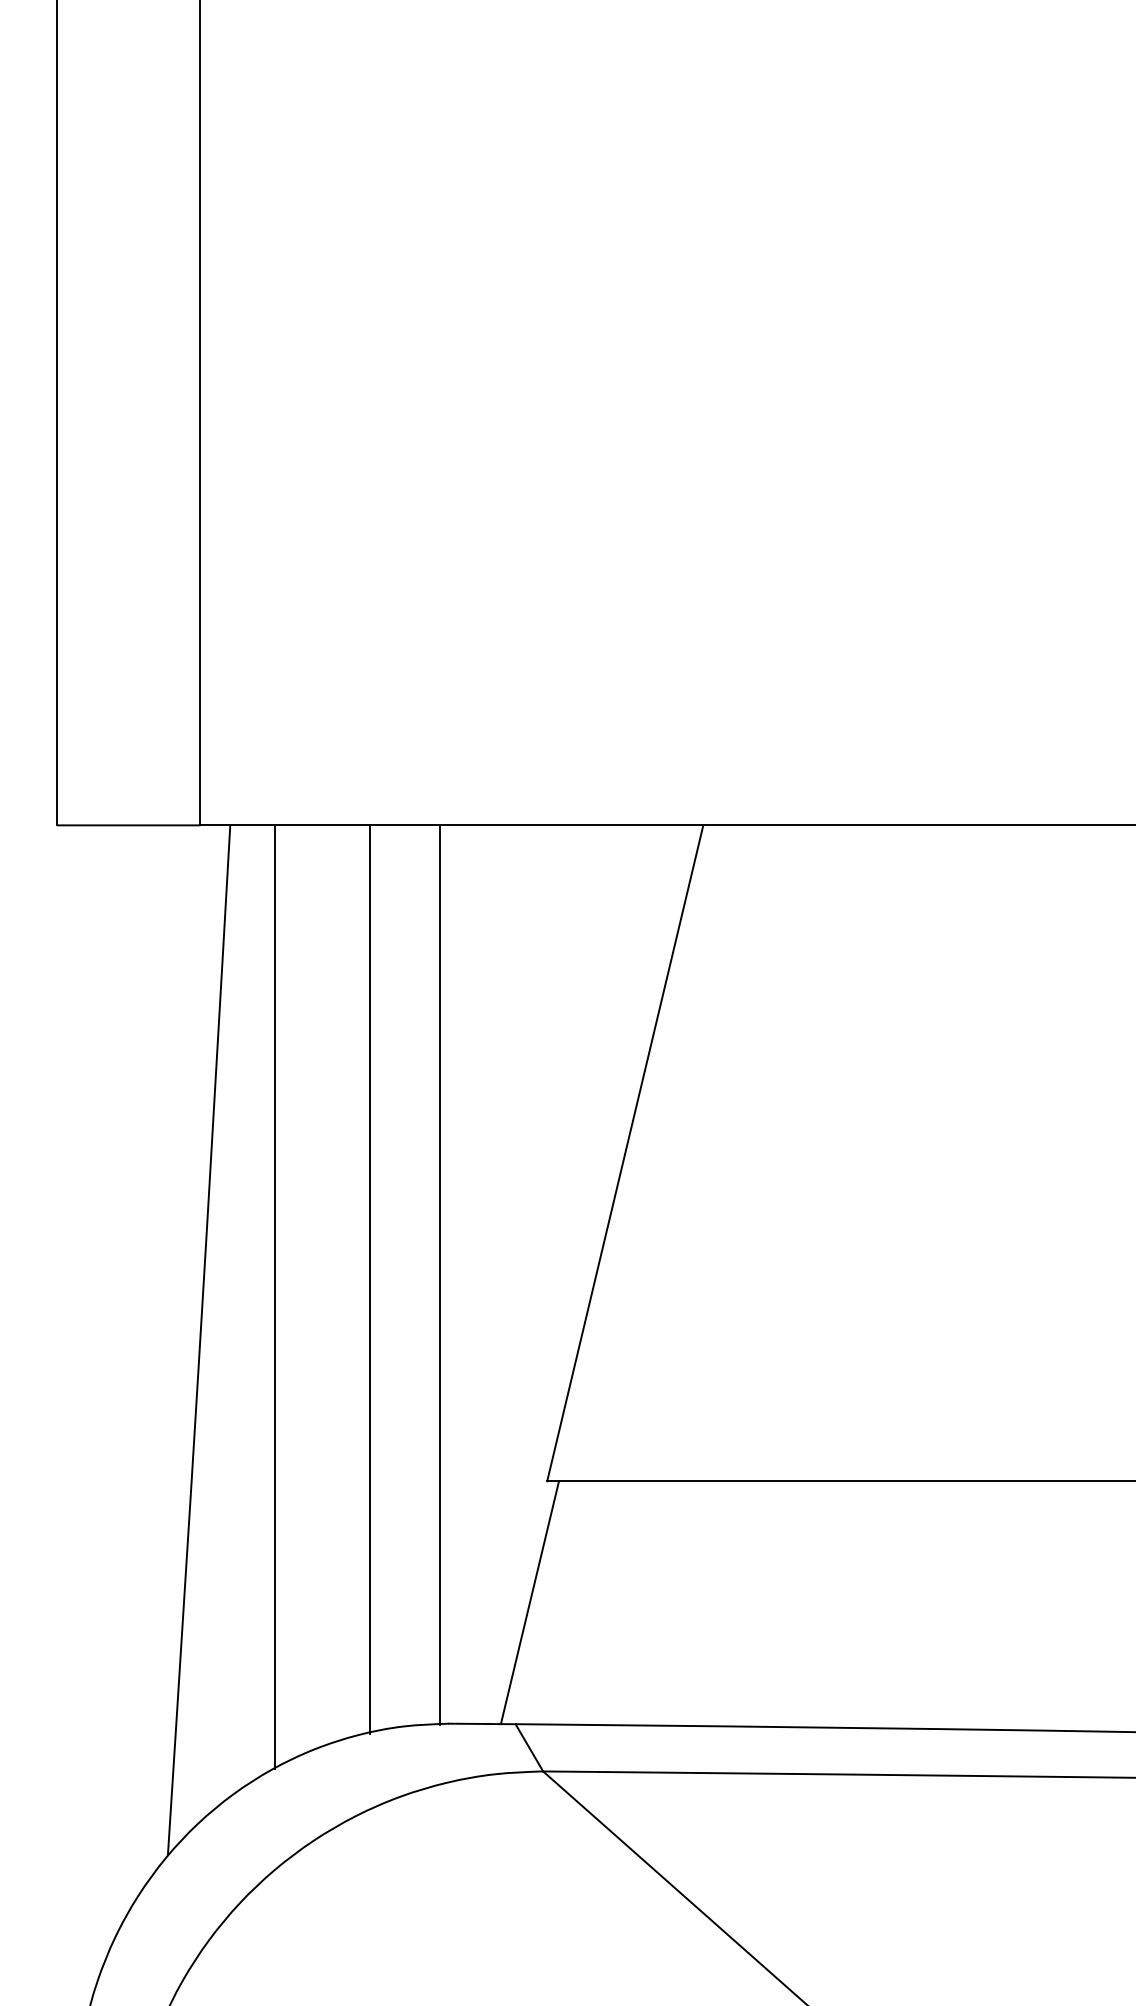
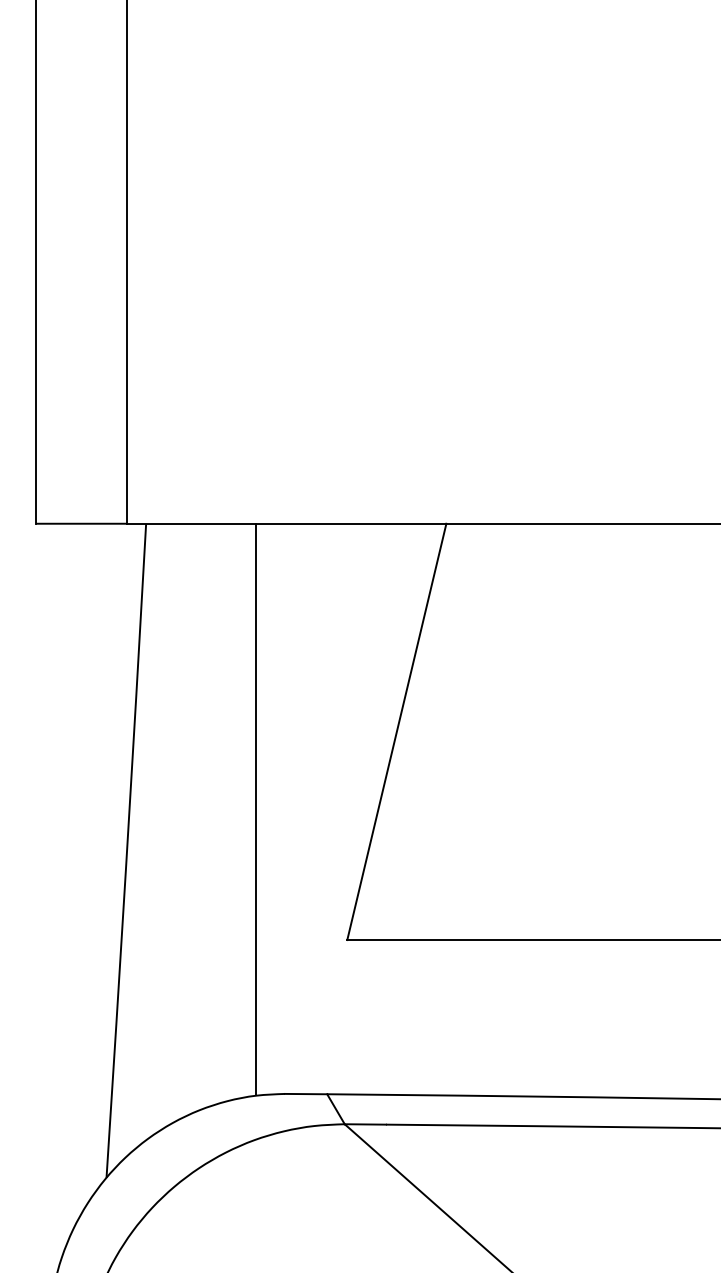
line: (440, 1275) -> (256, 809), moved
line: (369, 1280) -> (234, 812), removed
line: (274, 1297) -> (174, 823), removed
line: (528, 1603) -> (335, 1017), removed

